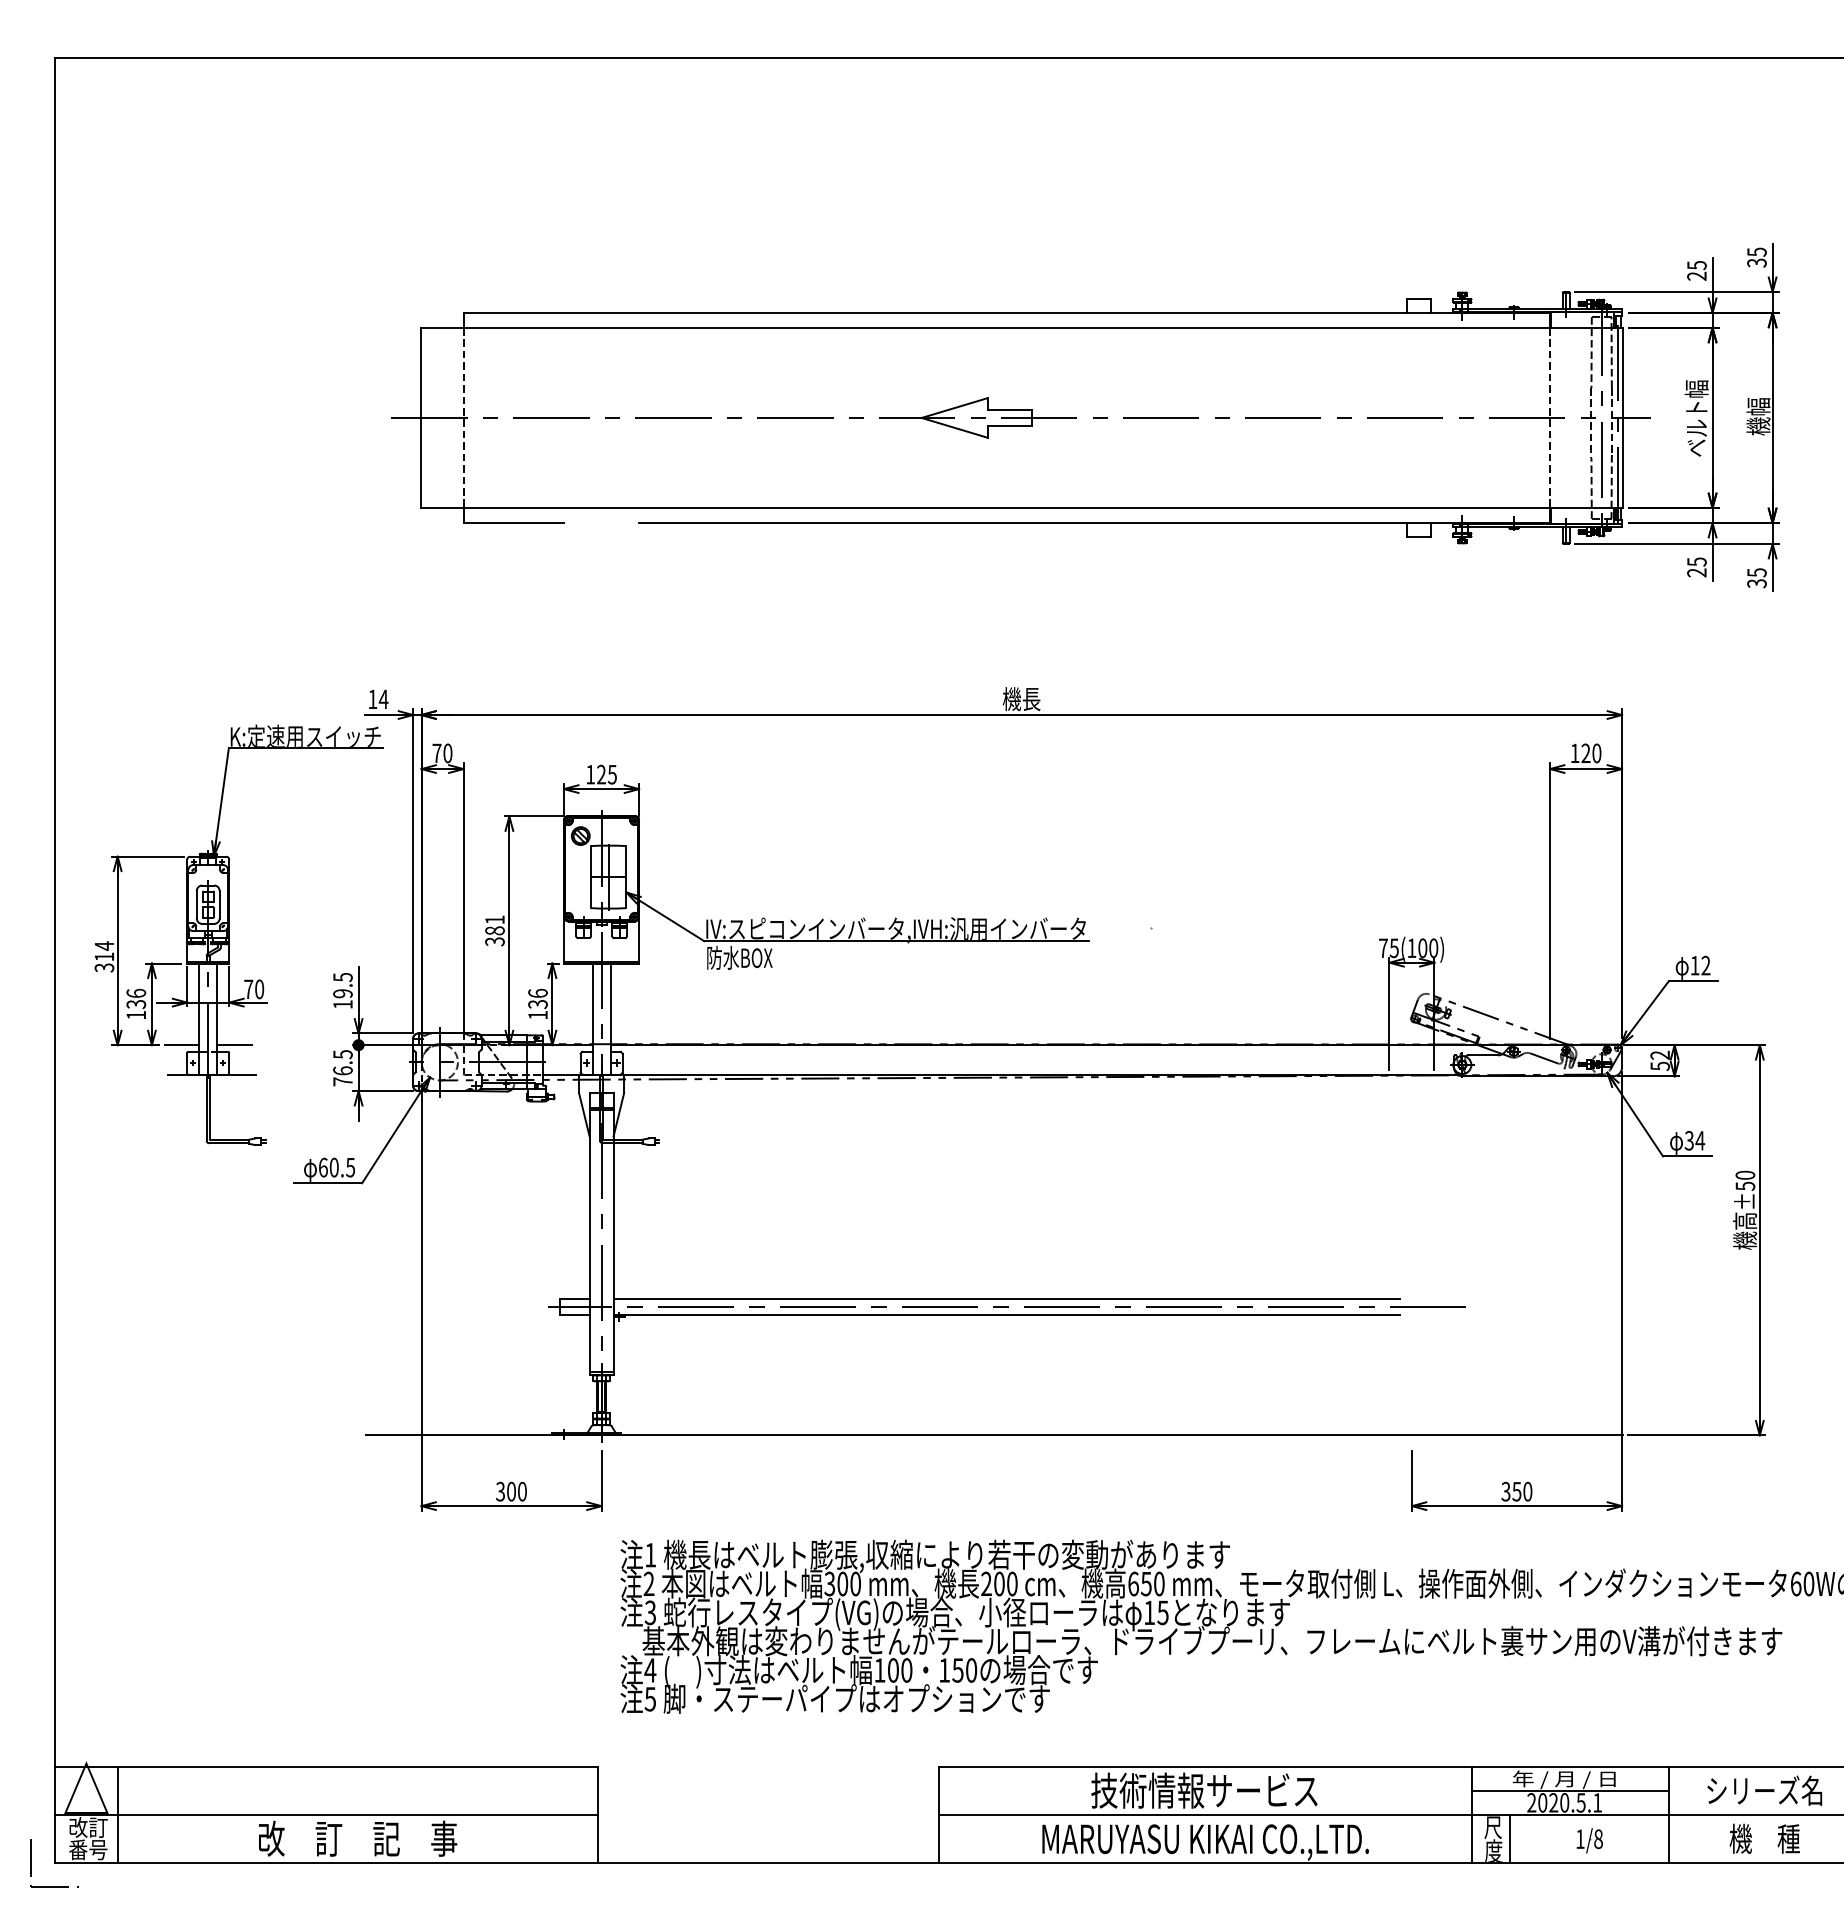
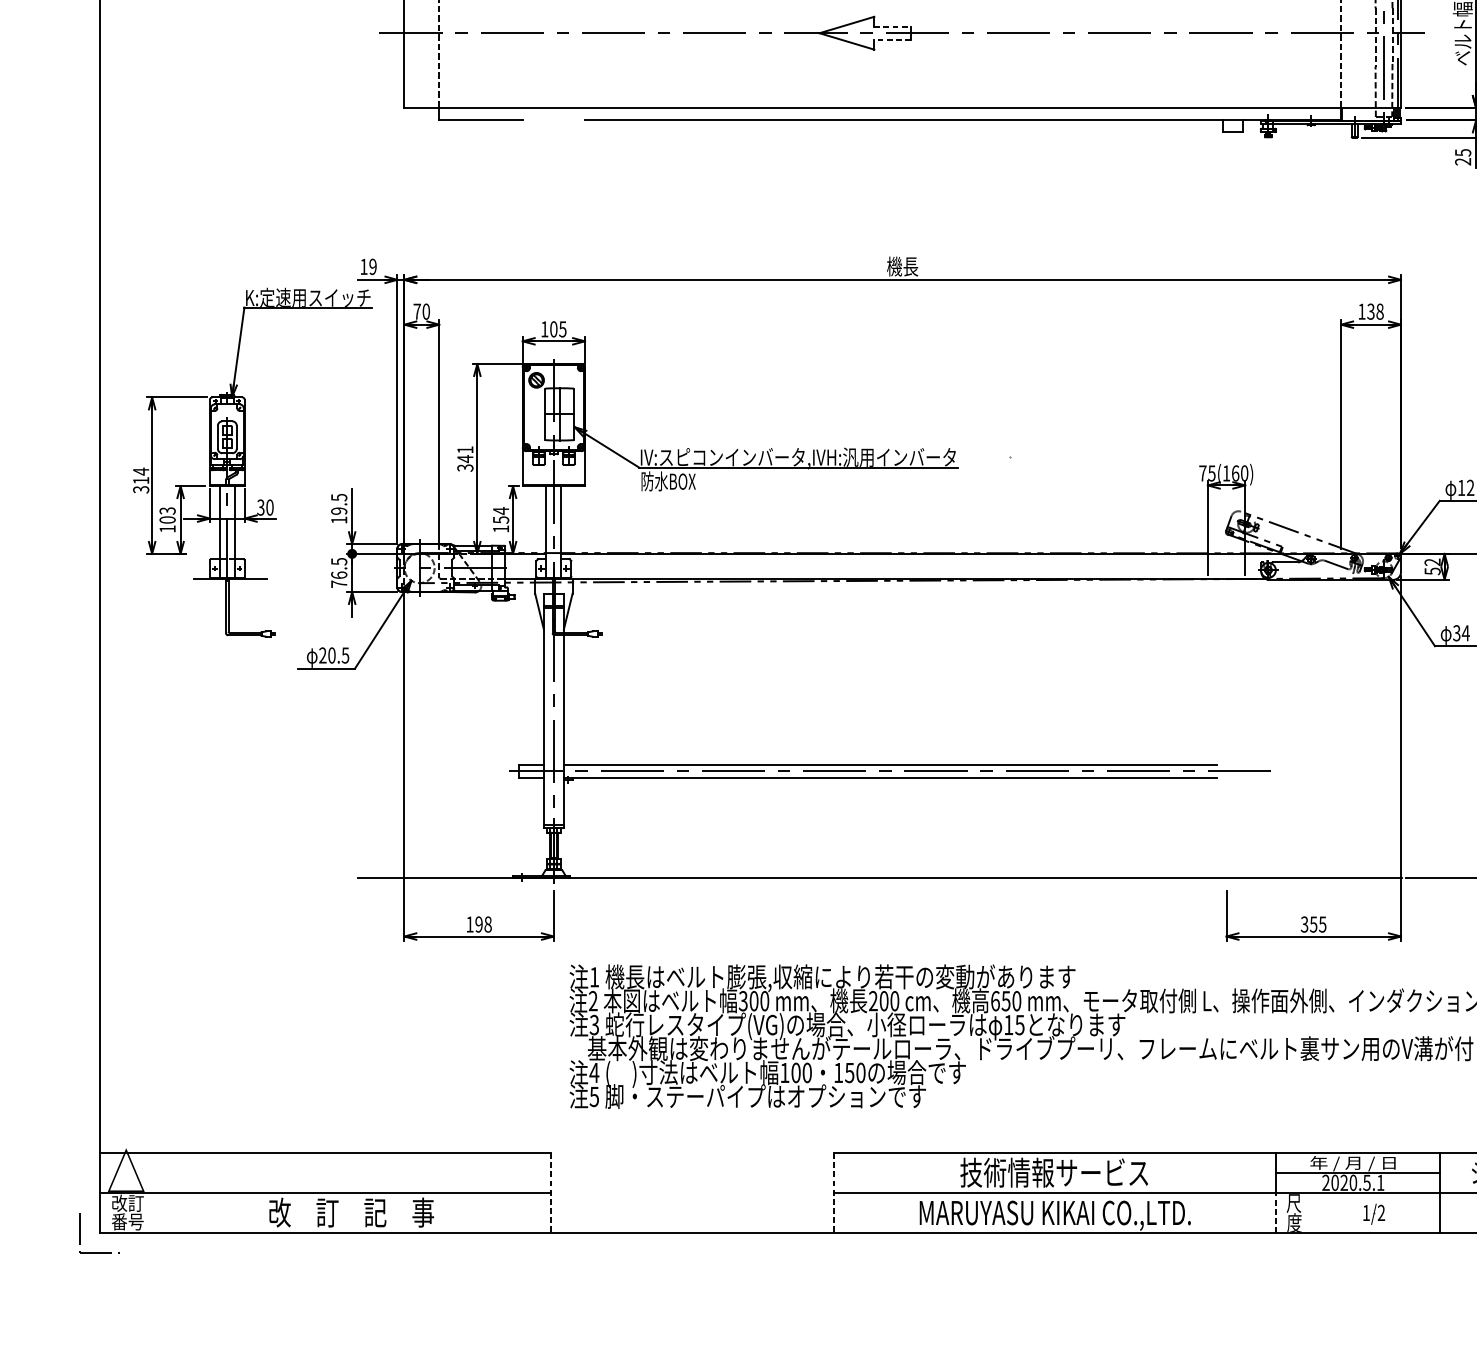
line: (1009, 410) -> (892, 27), solid -> dashed
line: (1009, 425) -> (892, 39), solid -> dashed
text: (383, 699) -> (372, 266), 14 -> 19
text: (1591, 753) -> (1375, 311), 120 -> 138
text: (601, 774) -> (553, 329), 125 -> 105
text: (494, 930) -> (464, 458), 381 -> 341
text: (1422, 947) -> (1235, 472), 75(100) -> 75(160)
text: (248, 989) -> (260, 507), 70 -> 30
text: (136, 998) -> (167, 515), 136 -> 103
text: (537, 998) -> (500, 515), 136 -> 154
line: (181, 1045) -> (205, 554), removed
line: (234, 1045) -> (249, 554), removed
text: (322, 1167) -> (322, 655), 60.5 -> 20.5
text: (511, 1491) -> (479, 924), 300 -> 198
text: (1527, 1491) -> (1322, 924), 350 -> 355
line: (117, 1815) -> (152, 1193), removed
line: (597, 1815) -> (550, 1193), solid -> dashed
line: (938, 1815) -> (833, 1193), solid -> dashed
line: (1471, 1838) -> (1275, 1212), solid -> dashed
line: (1510, 1839) -> (1308, 1213), removed
text: (1598, 1839) -> (1381, 1213), 1/8 -> 1/2

